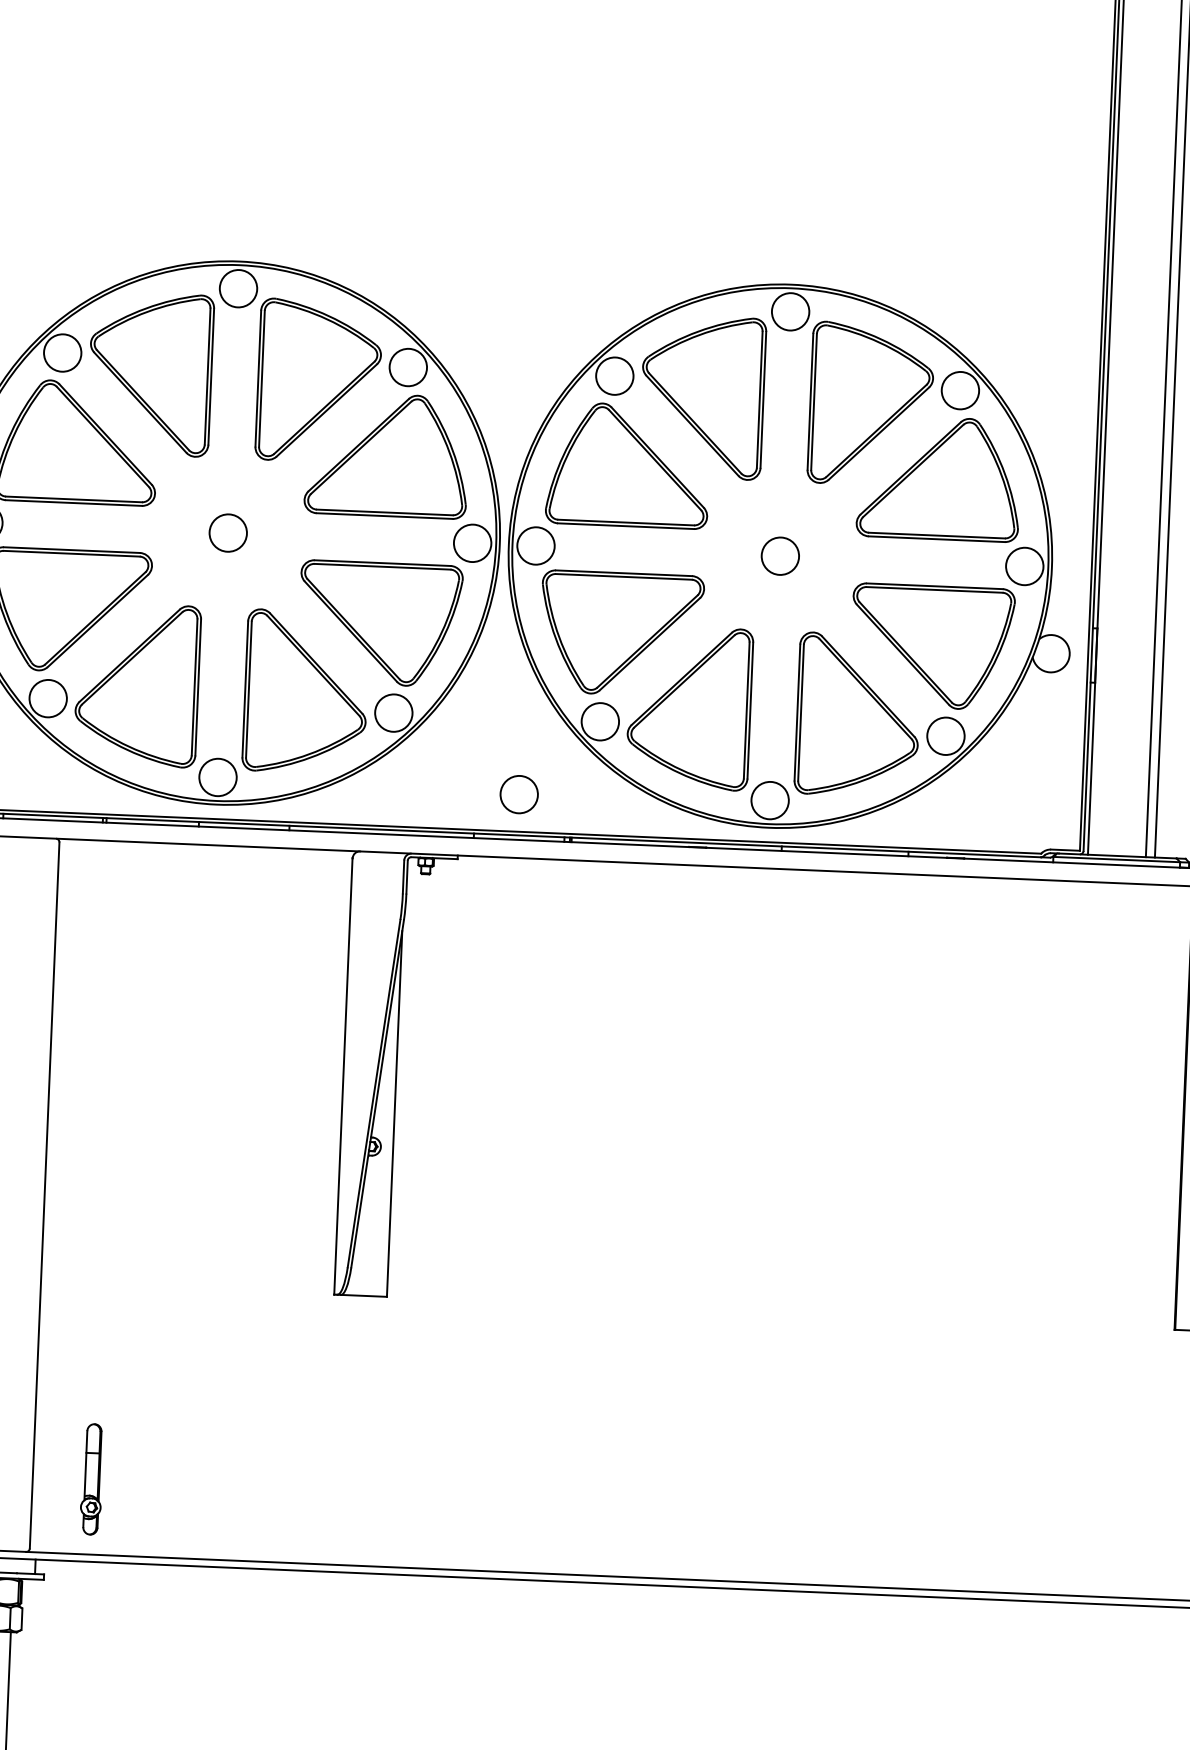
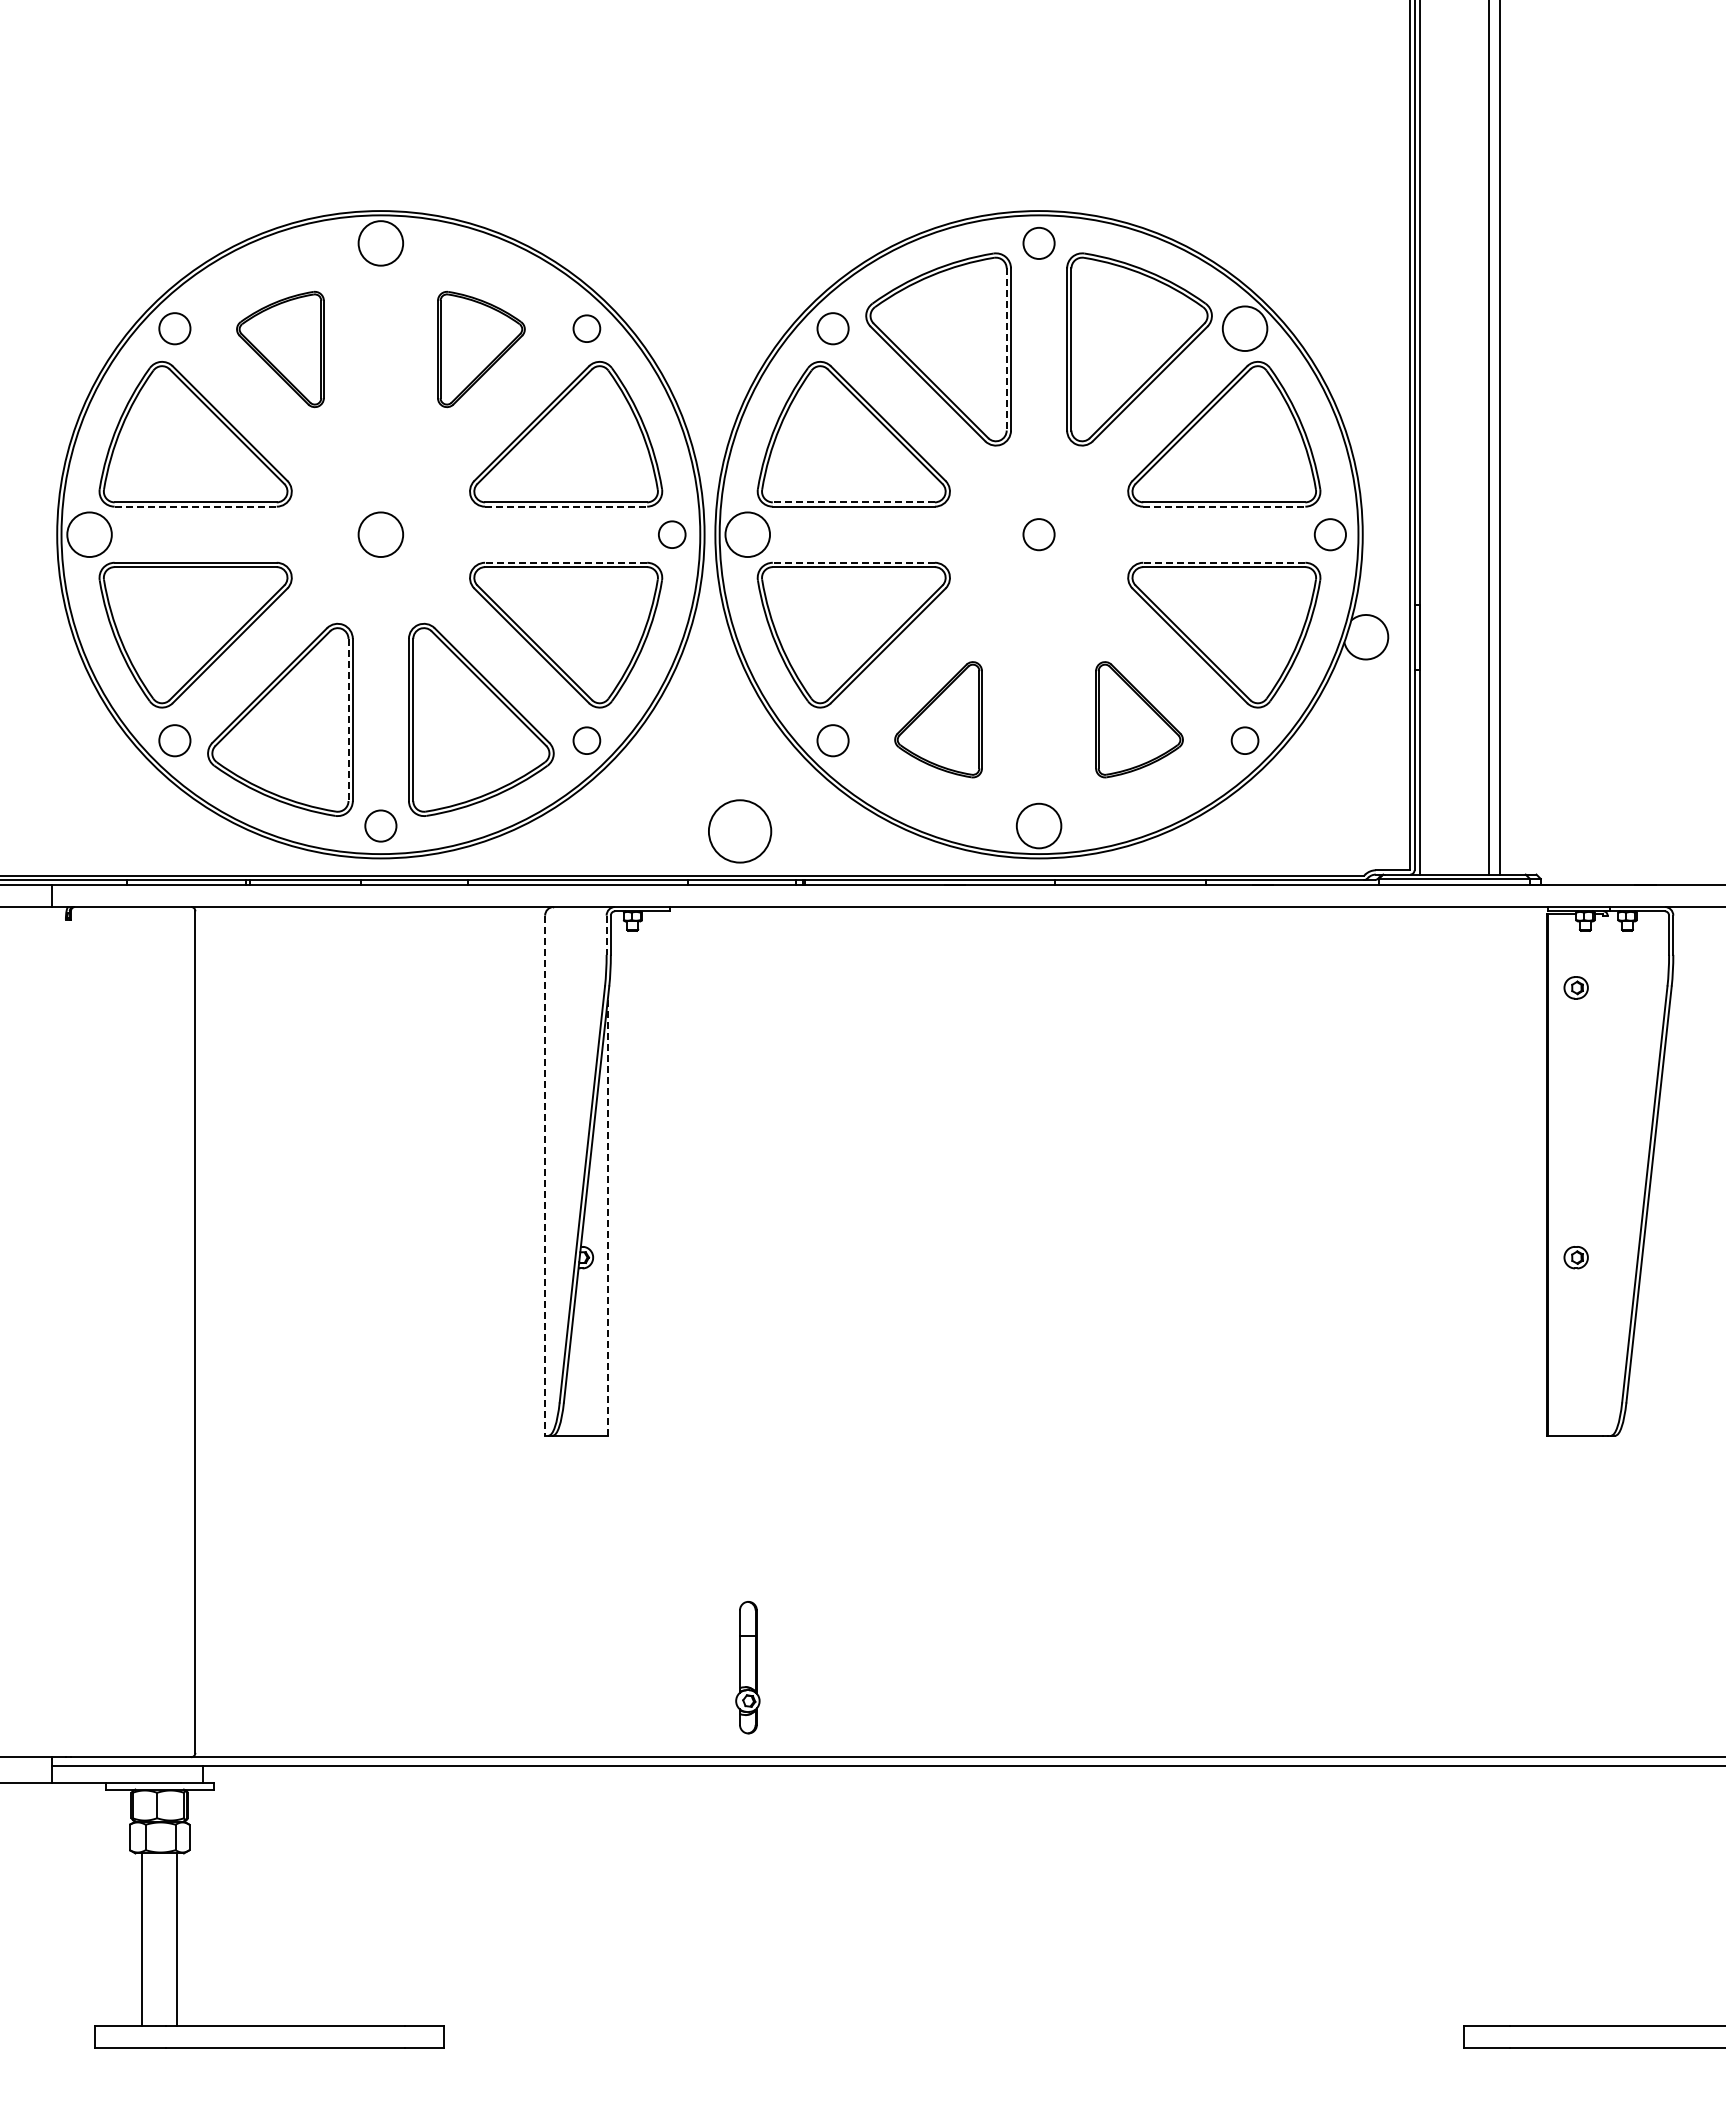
circle: (790, 311) -> (1038, 243), size x0.7
circle: (62, 352) -> (174, 328), size x0.7
circle: (408, 367) -> (586, 328), size x0.6
part: (150, 374) -> (280, 349), size x0.6
circle: (614, 375) -> (832, 328), size x0.7
part: (319, 381) -> (481, 349), size x0.6
line: (759, 400) -> (1006, 350), solid -> dashed
line: (74, 502) -> (196, 506), solid -> dashed
line: (384, 515) -> (566, 506), solid -> dashed
line: (625, 522) -> (853, 502), solid -> dashed
line: (936, 539) -> (1224, 506), solid -> dashed
circle: (472, 543) -> (671, 534), size x0.6
circle: (779, 556) -> (1038, 534), size x0.7
line: (382, 562) -> (565, 562), solid -> dashed
circle: (1024, 566) -> (1330, 534), size x0.7
line: (623, 573) -> (853, 562), solid -> dashed
line: (934, 586) -> (1223, 562), solid -> dashed
line: (194, 687) -> (348, 720), solid -> dashed
circle: (47, 698) -> (174, 740), size x0.7
part: (689, 707) -> (938, 719), size x0.6
circle: (393, 712) -> (586, 740), size x0.6
part: (858, 714) -> (1139, 719), size x0.6
circle: (599, 721) -> (832, 740), size x0.7
circle: (945, 736) -> (1244, 740), size x0.6
circle: (217, 776) -> (380, 825), size x0.7
circle: (519, 794) -> (740, 831), size x1.4
line: (403, 877) -> (606, 935), solid -> dashed
line: (342, 1077) -> (544, 1176), solid -> dashed
line: (394, 1113) -> (607, 1217), solid -> dashed
part: (91, 1479) -> (747, 1667), moved

